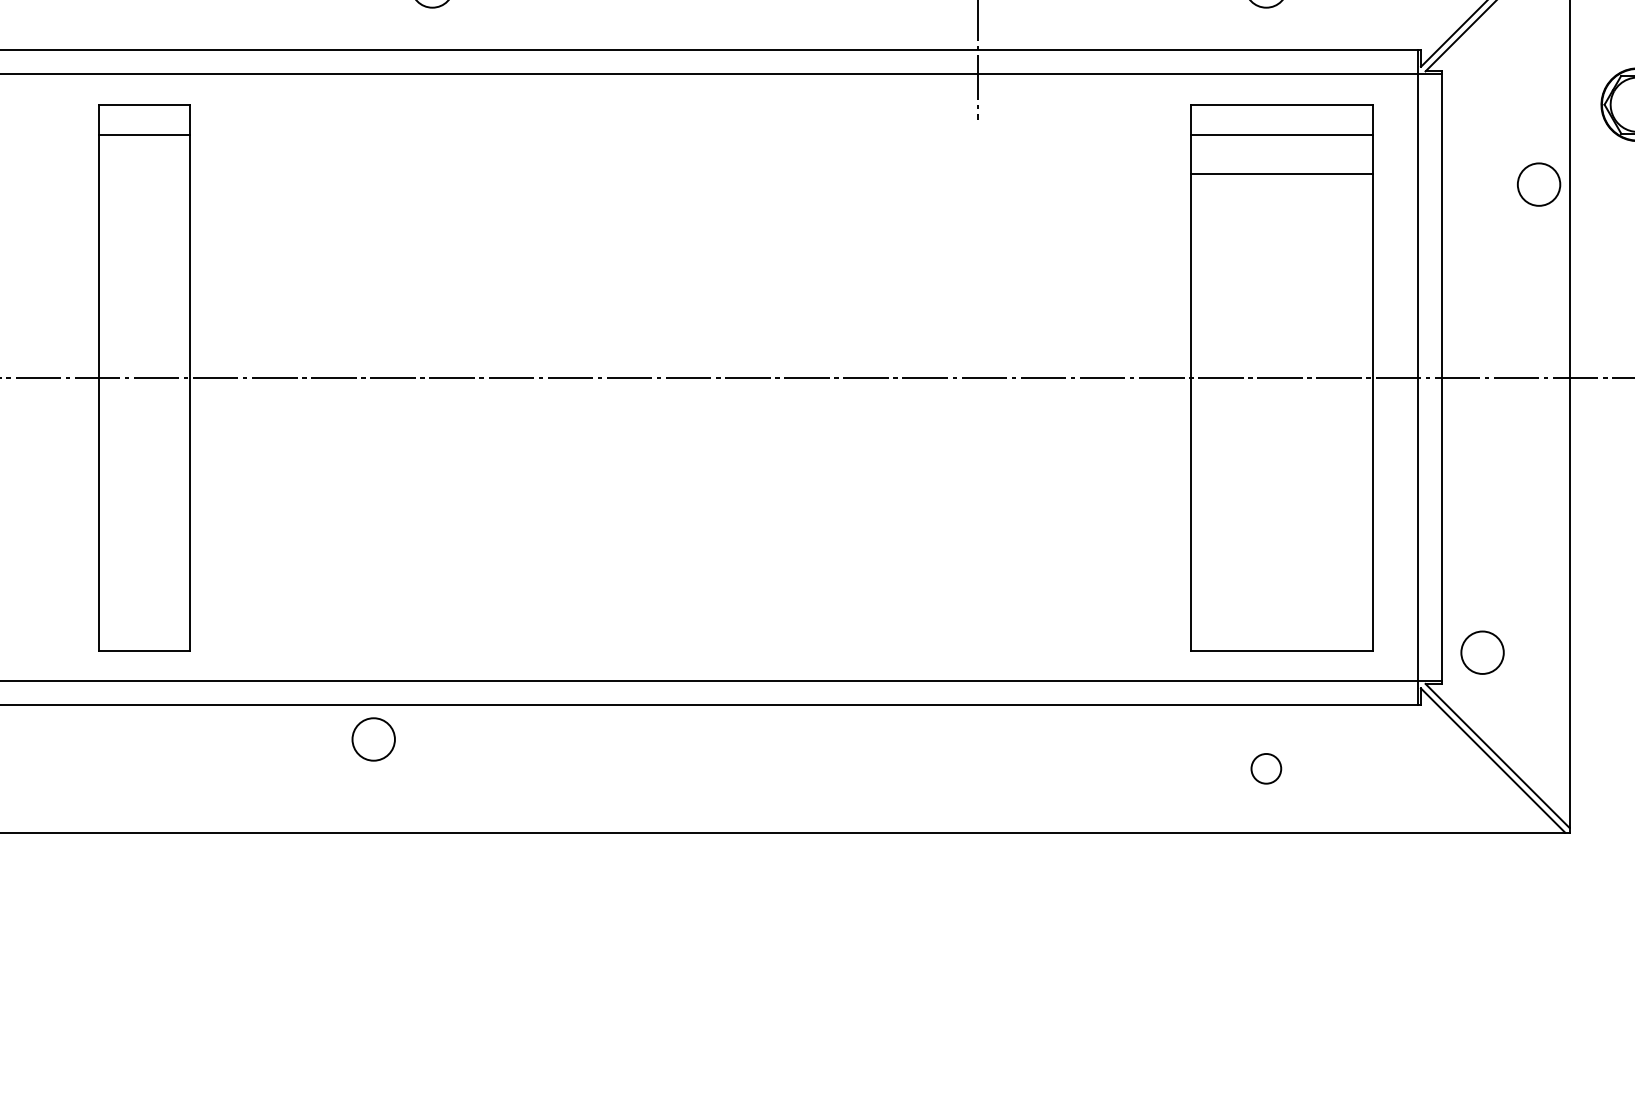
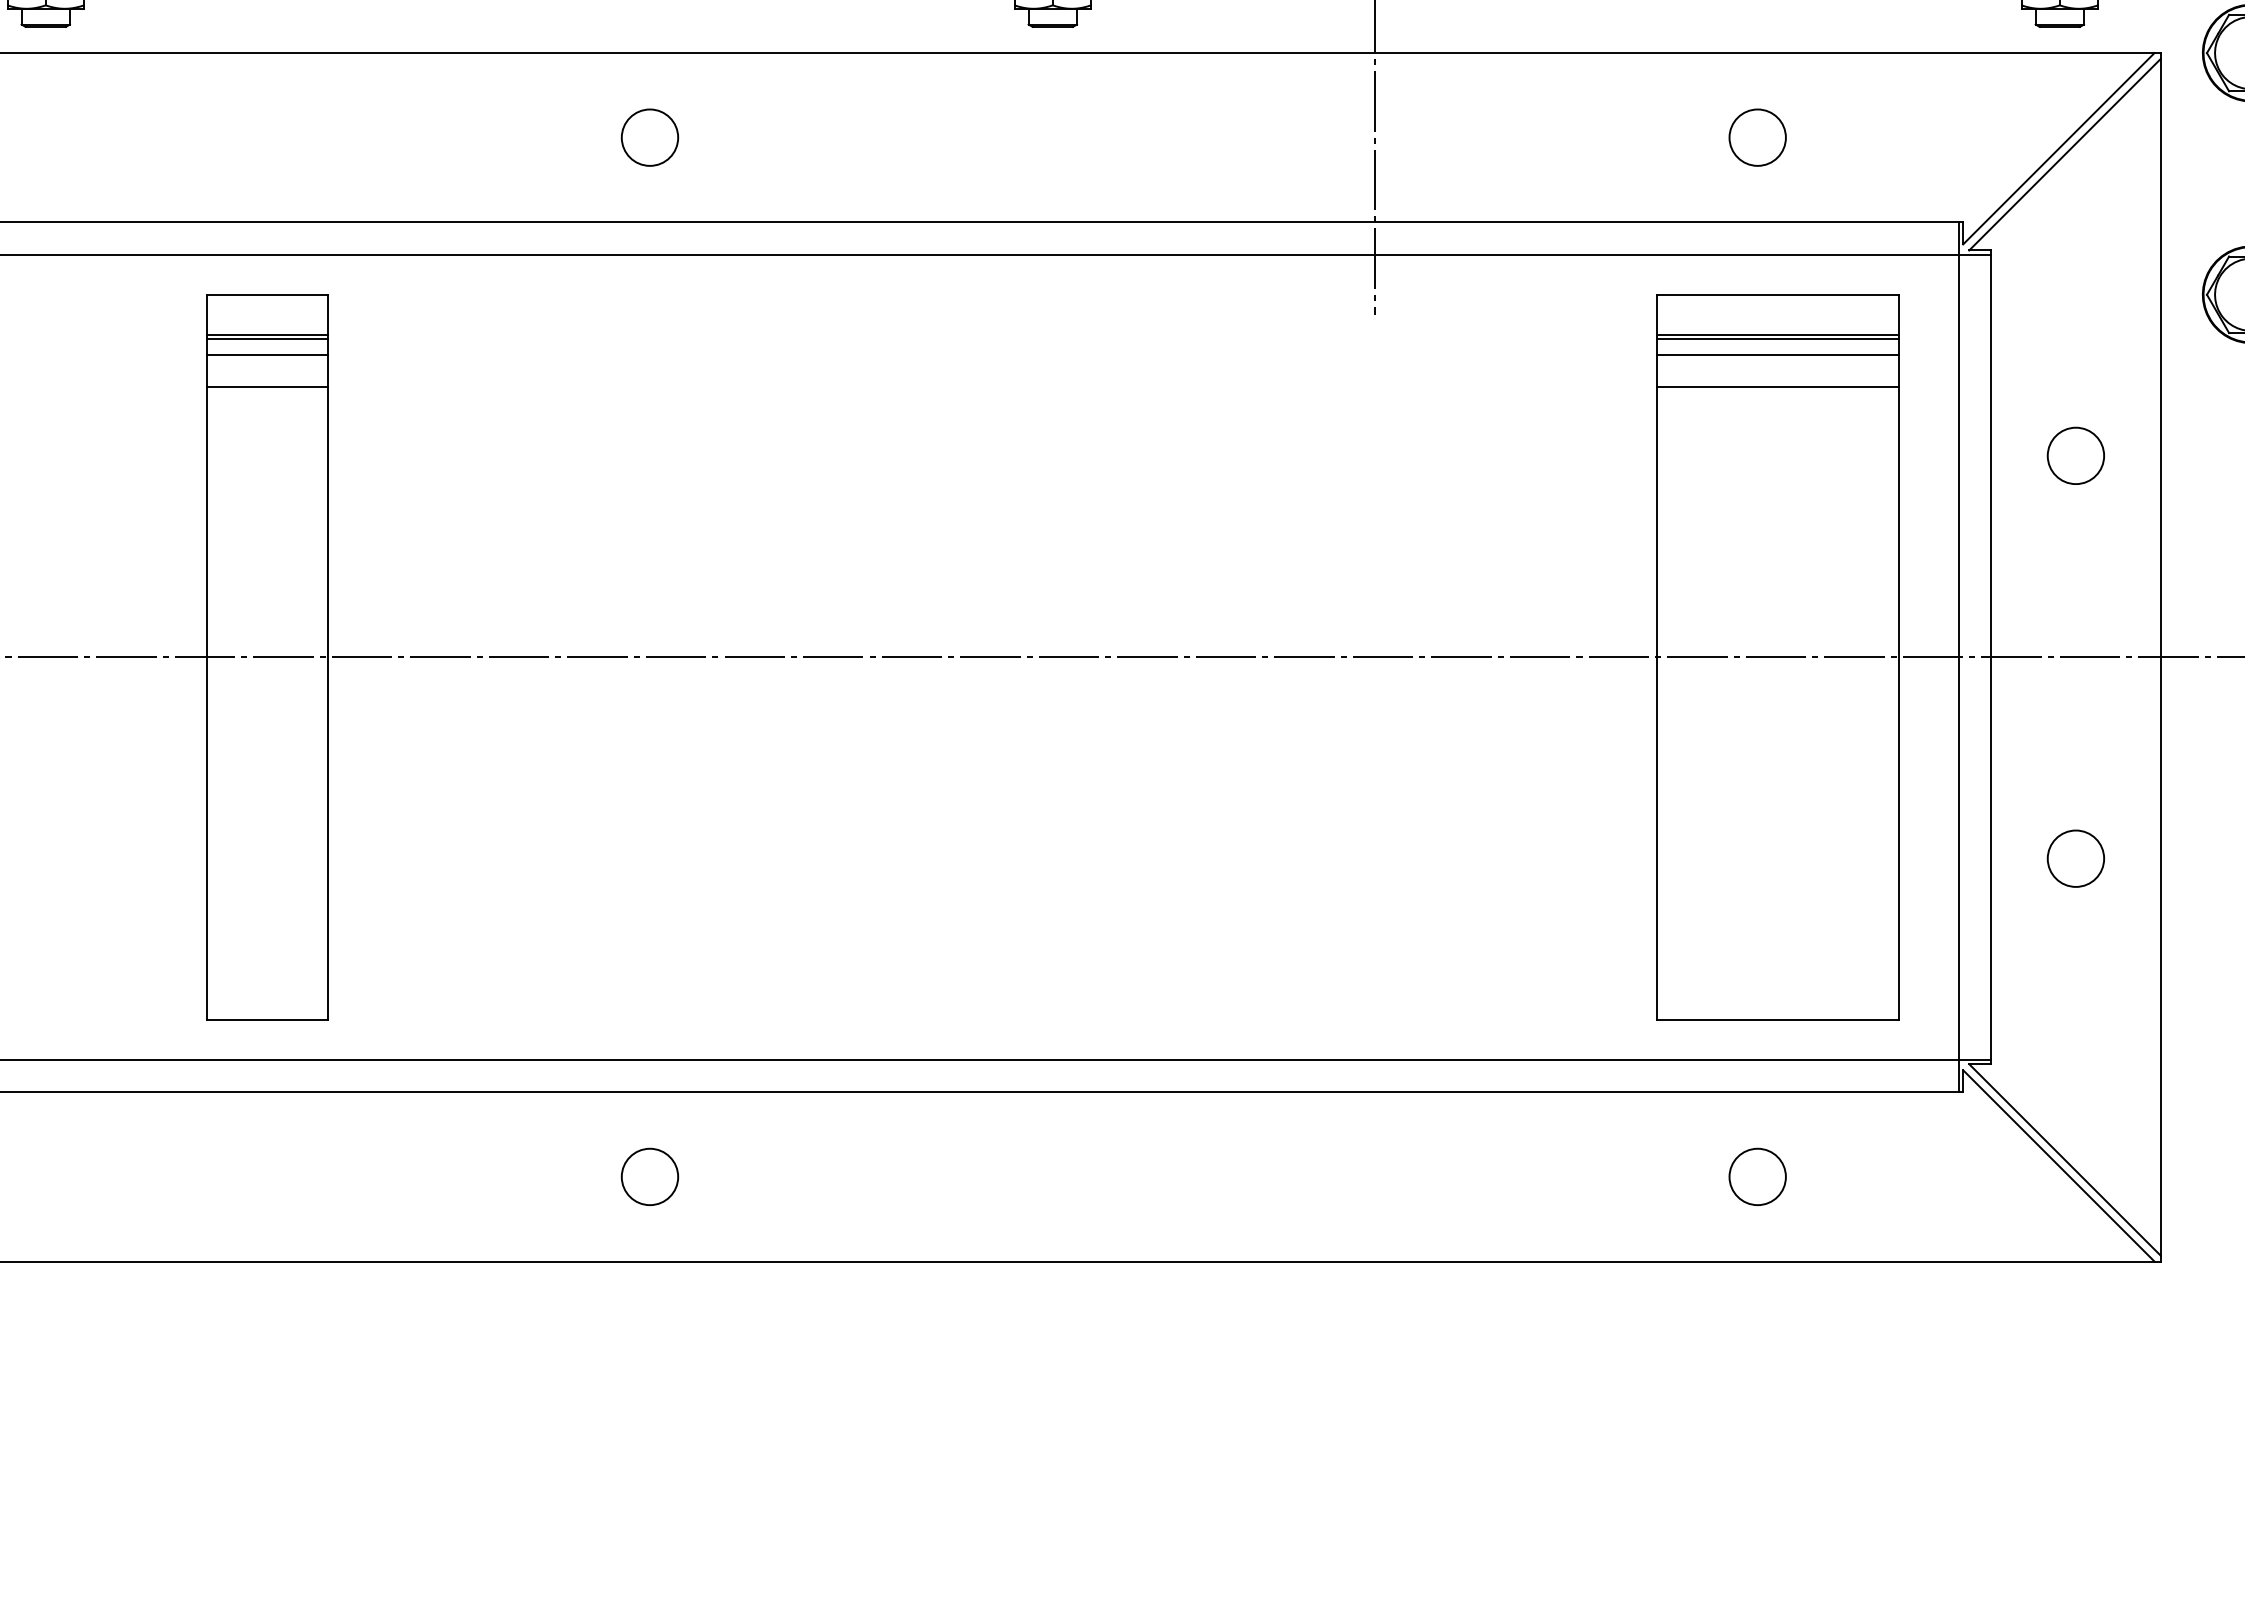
line: (143, 138) -> (266, 339), added
line: (1281, 138) -> (1777, 339), added
line: (143, 150) -> (266, 355), added
line: (1281, 150) -> (1777, 355), added
line: (143, 174) -> (266, 387), added
circle: (1538, 184) -> (2075, 455), moved
circle: (1482, 652) -> (2075, 858), moved
circle: (373, 739) -> (649, 1176), moved
circle: (1266, 768) -> (1757, 1176), size x1.43

